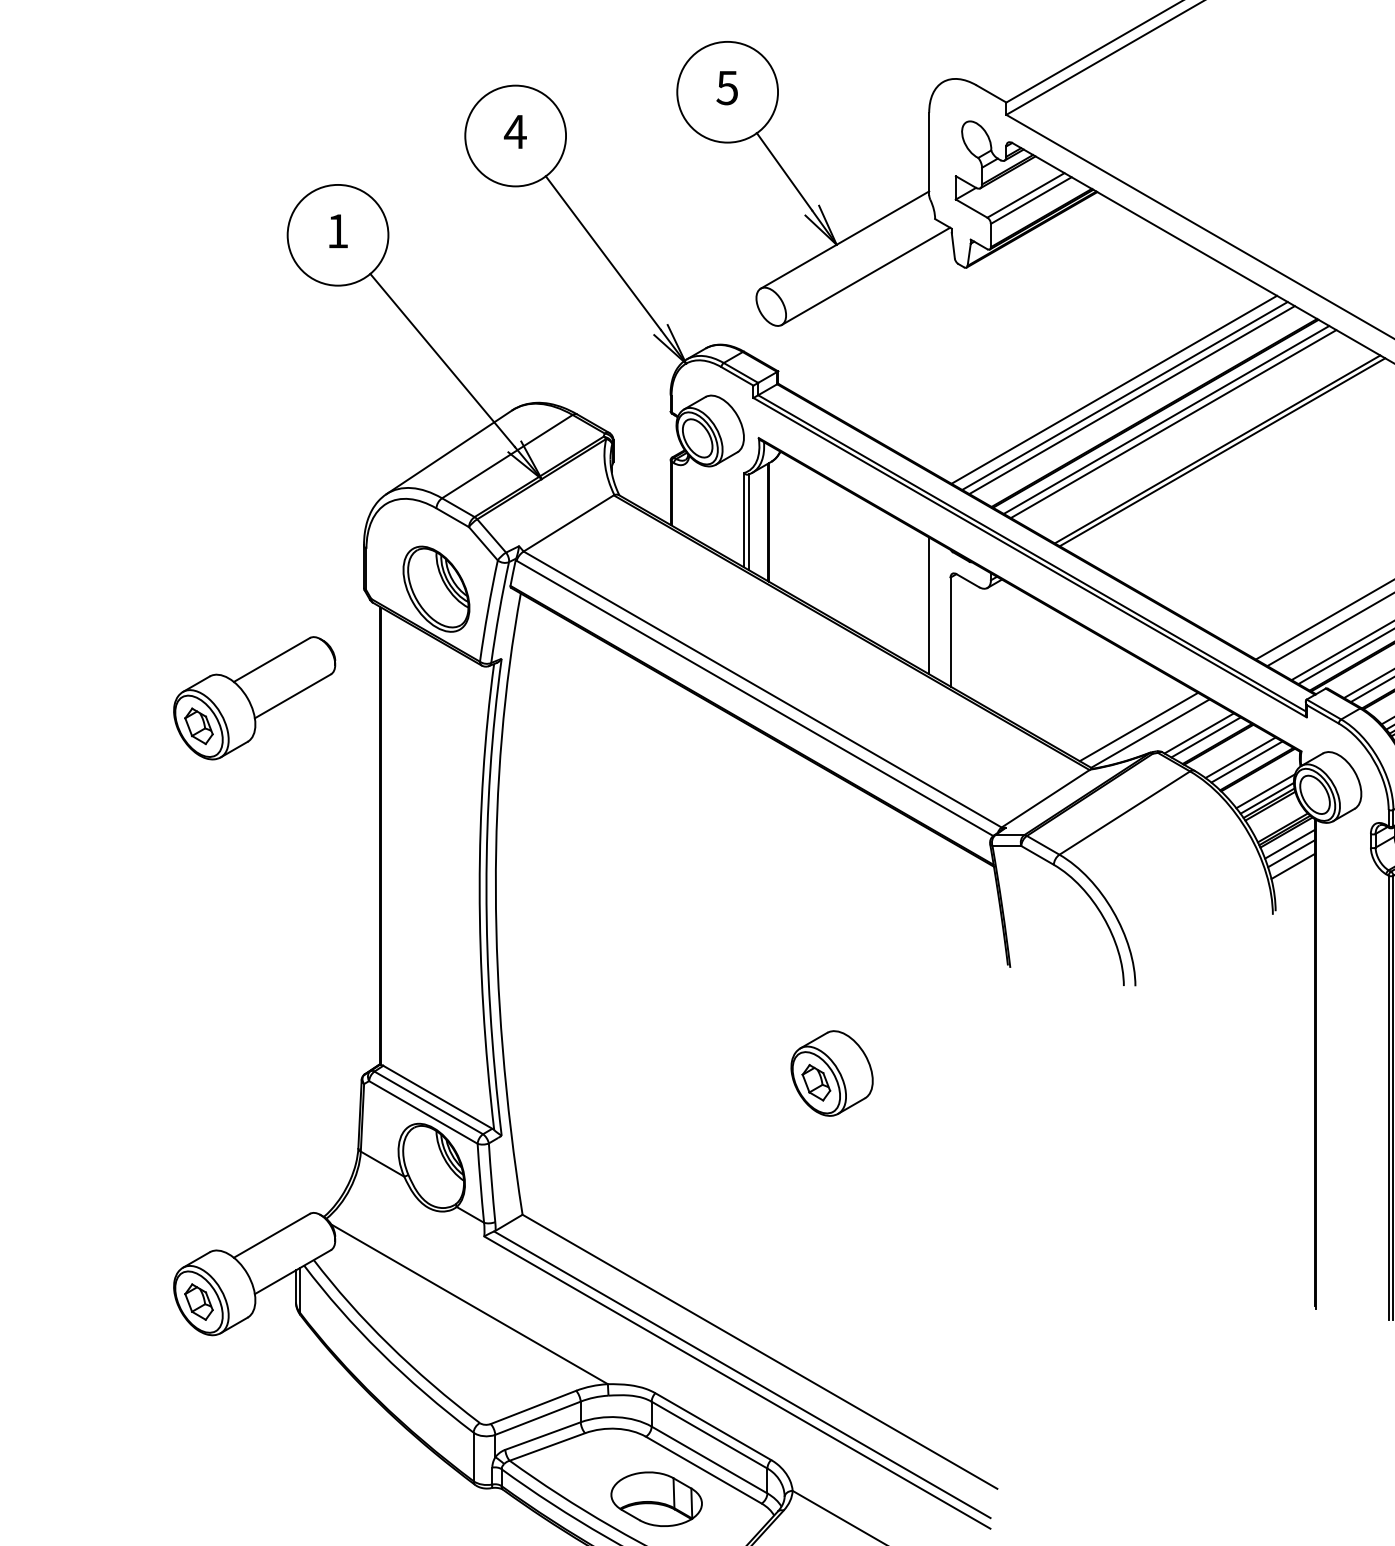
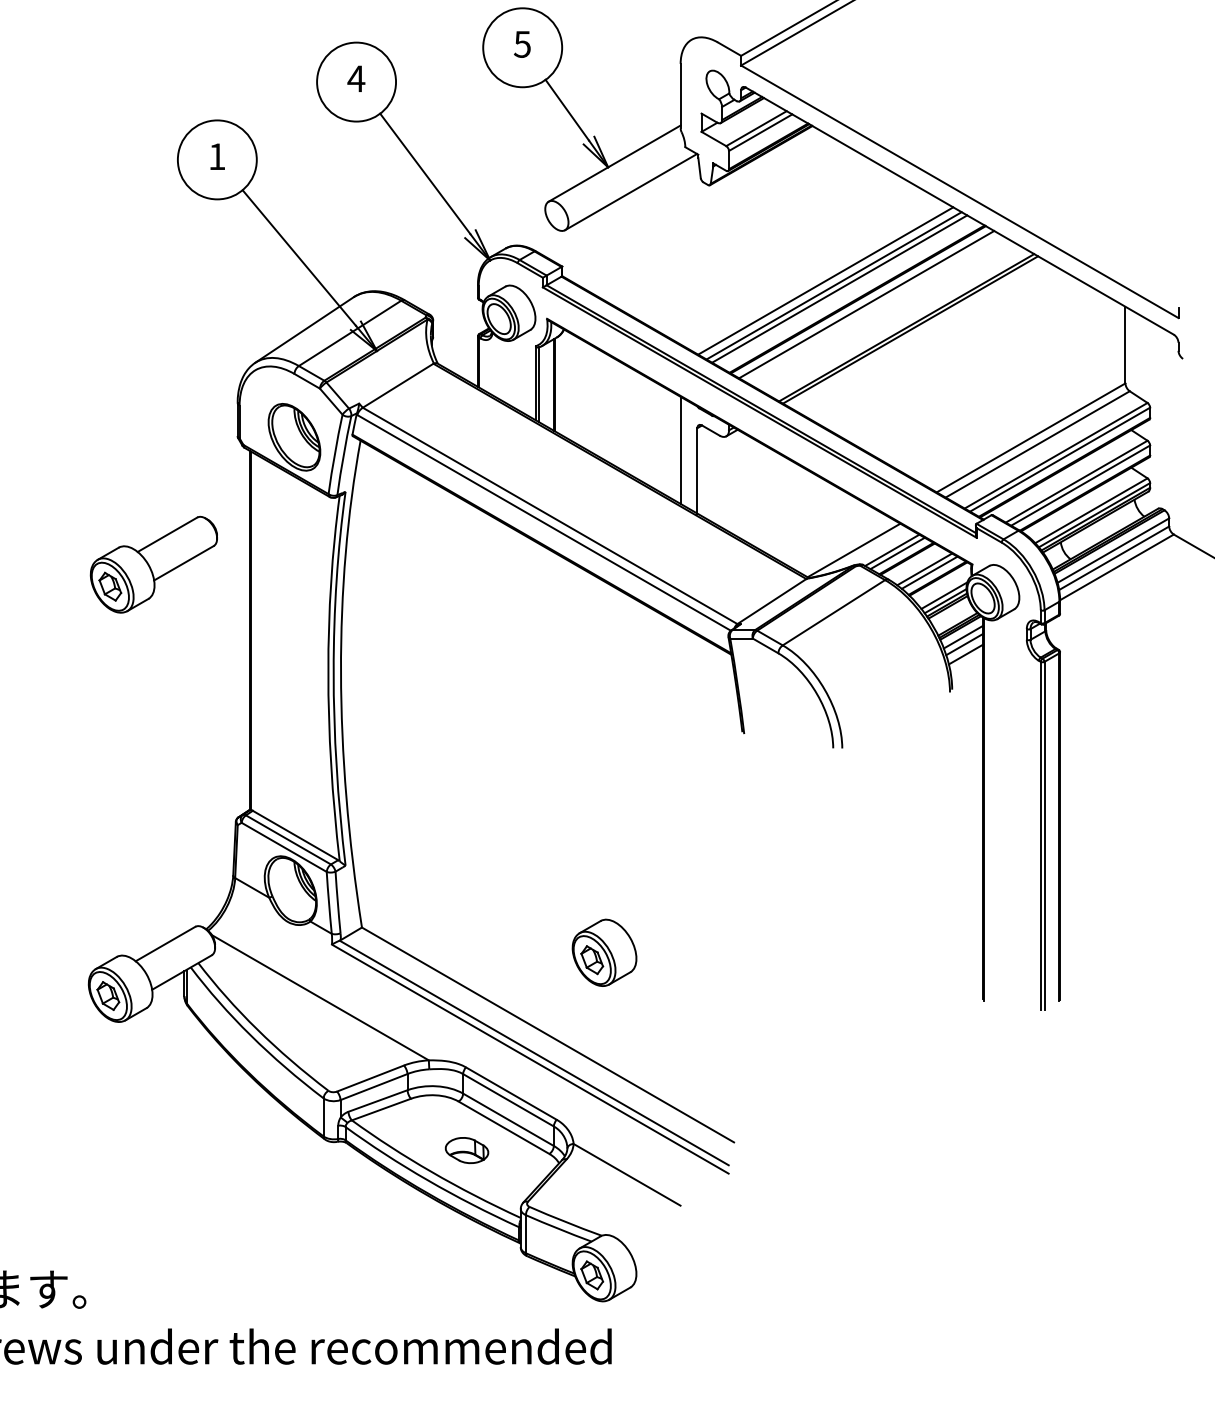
line: (1172, 423) -> (871, 307), removed
part: (254, 697) -> (153, 564), moved
line: (1138, 727) -> (844, 545), removed
part: (832, 1073) -> (604, 952), moved
part: (655, 1499) -> (466, 1150), size x0.6

